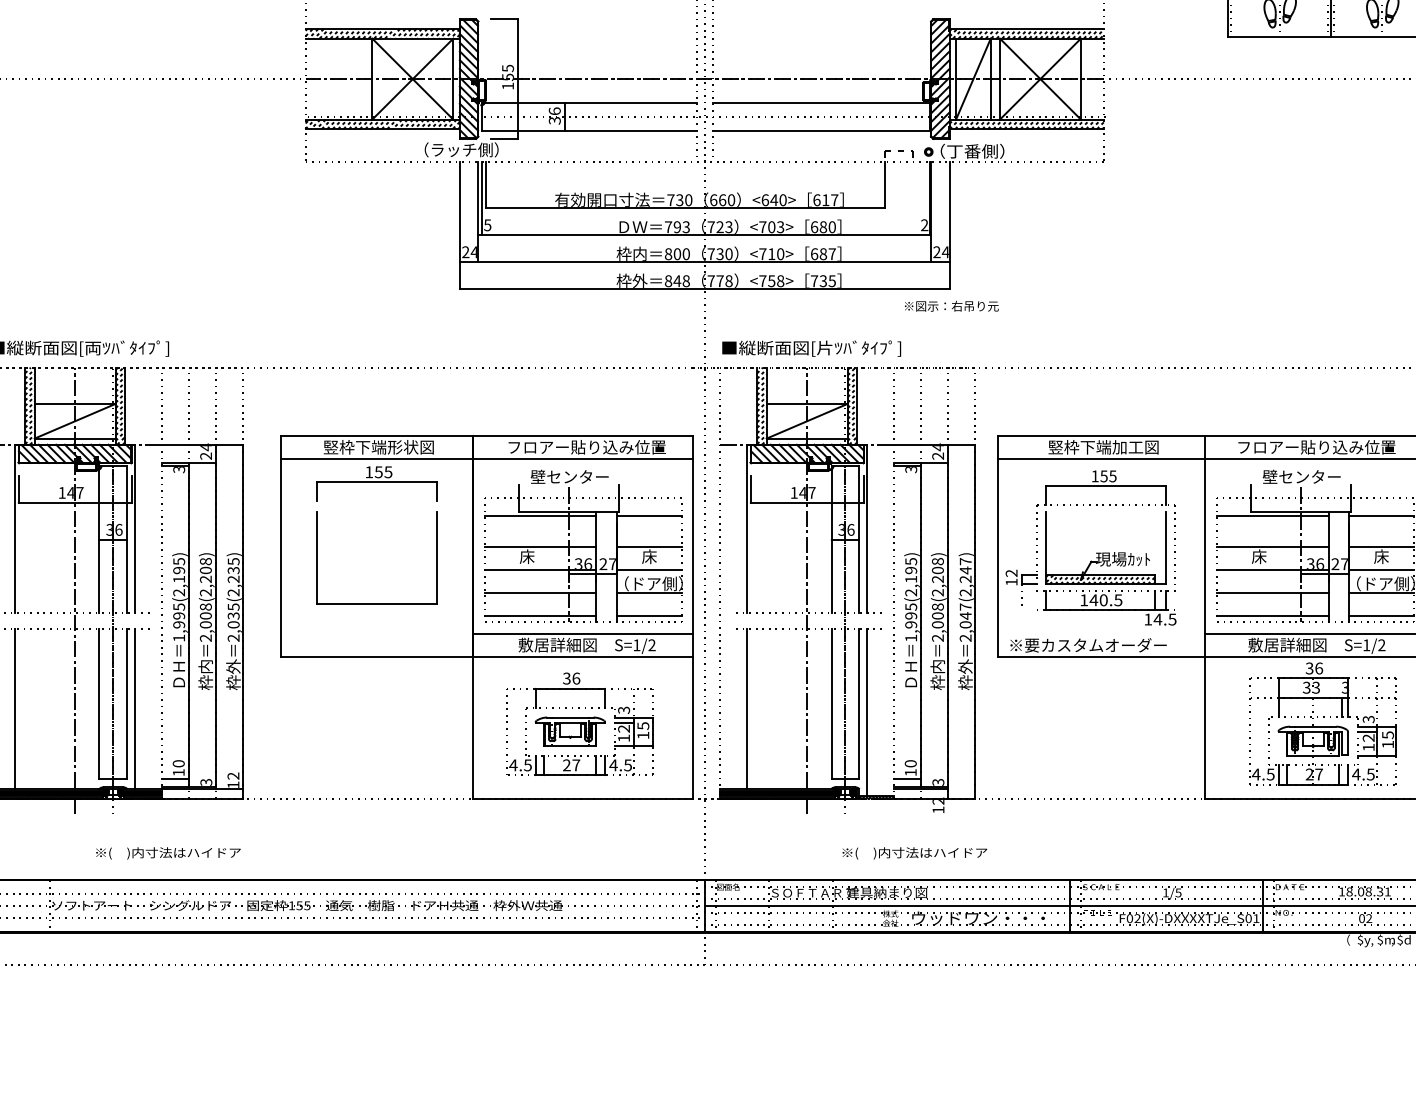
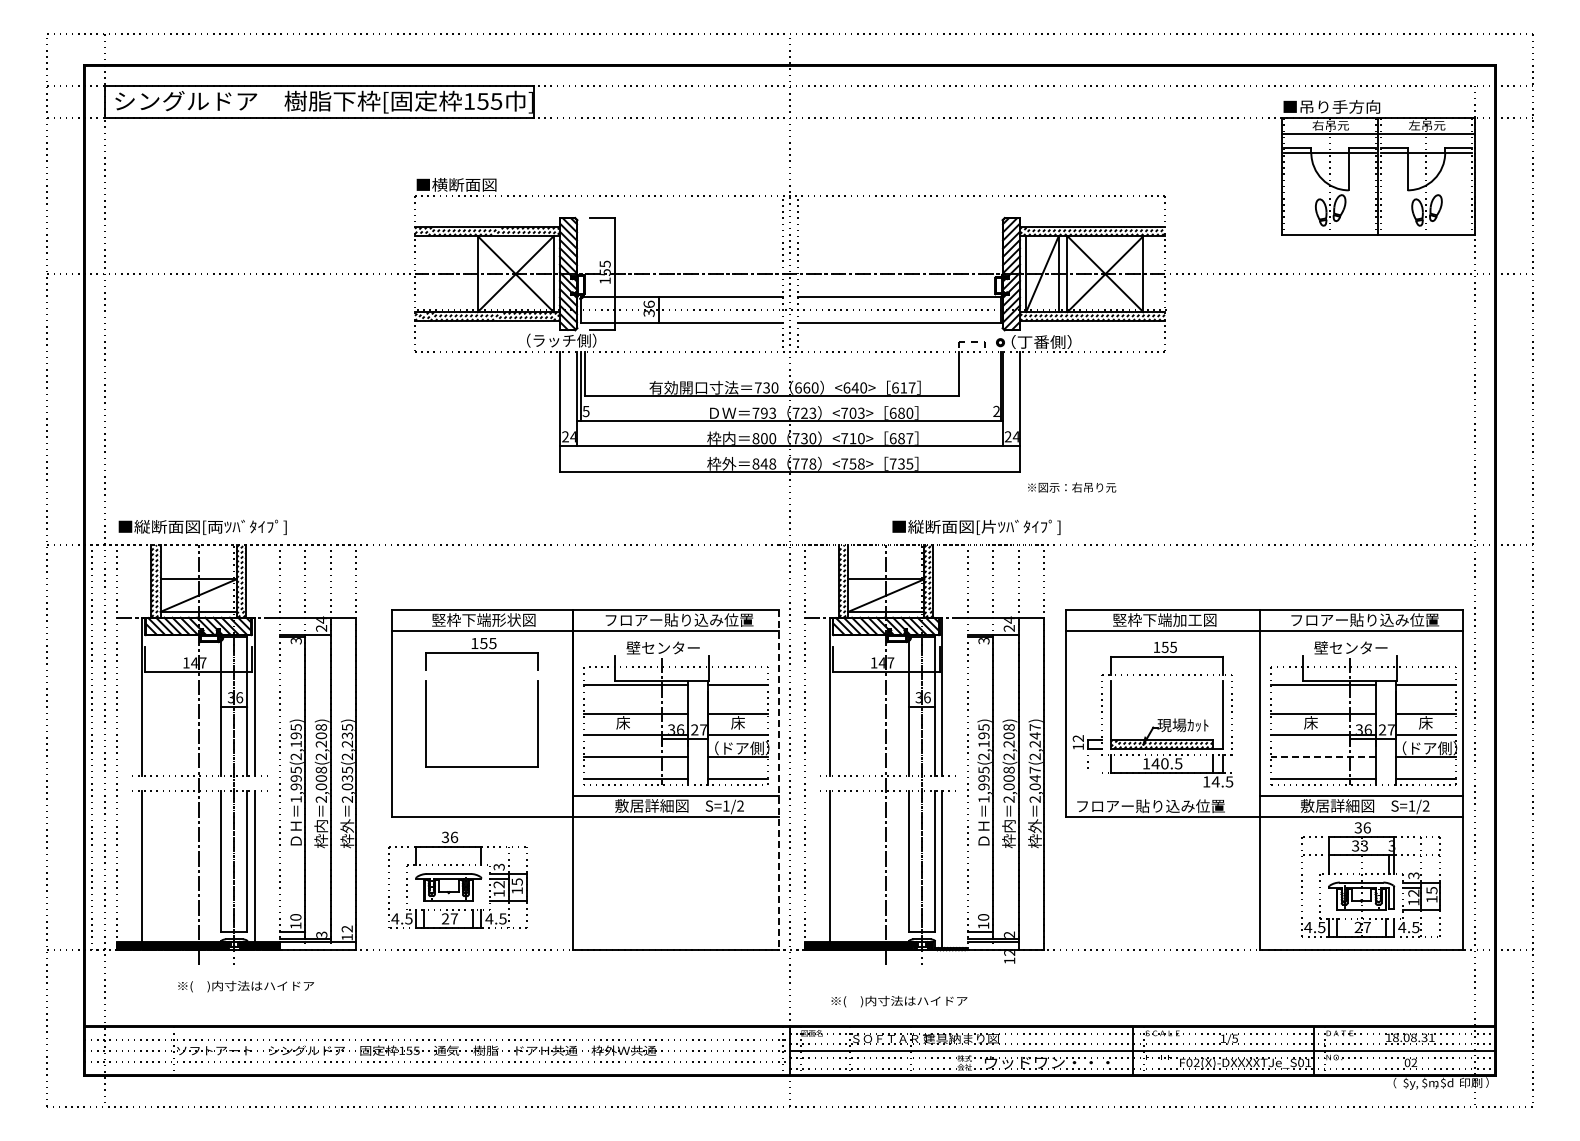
text: (952, 306) -> (1072, 487), moved
text: (811, 347) -> (976, 526), moved
line: (1272, 593) -> (1323, 757), solid -> dashed
line: (693, 618) -> (779, 780), solid -> dashed
text: (1088, 644) -> (1150, 805), ※要カスタムオーダー -> フロアー貼り込み位置
part: (579, 723) -> (457, 879), moved
text: (938, 781) -> (1009, 934), 3 -> 2
text: (167, 853) -> (245, 986), moved
text: (914, 853) -> (899, 1001), moved

